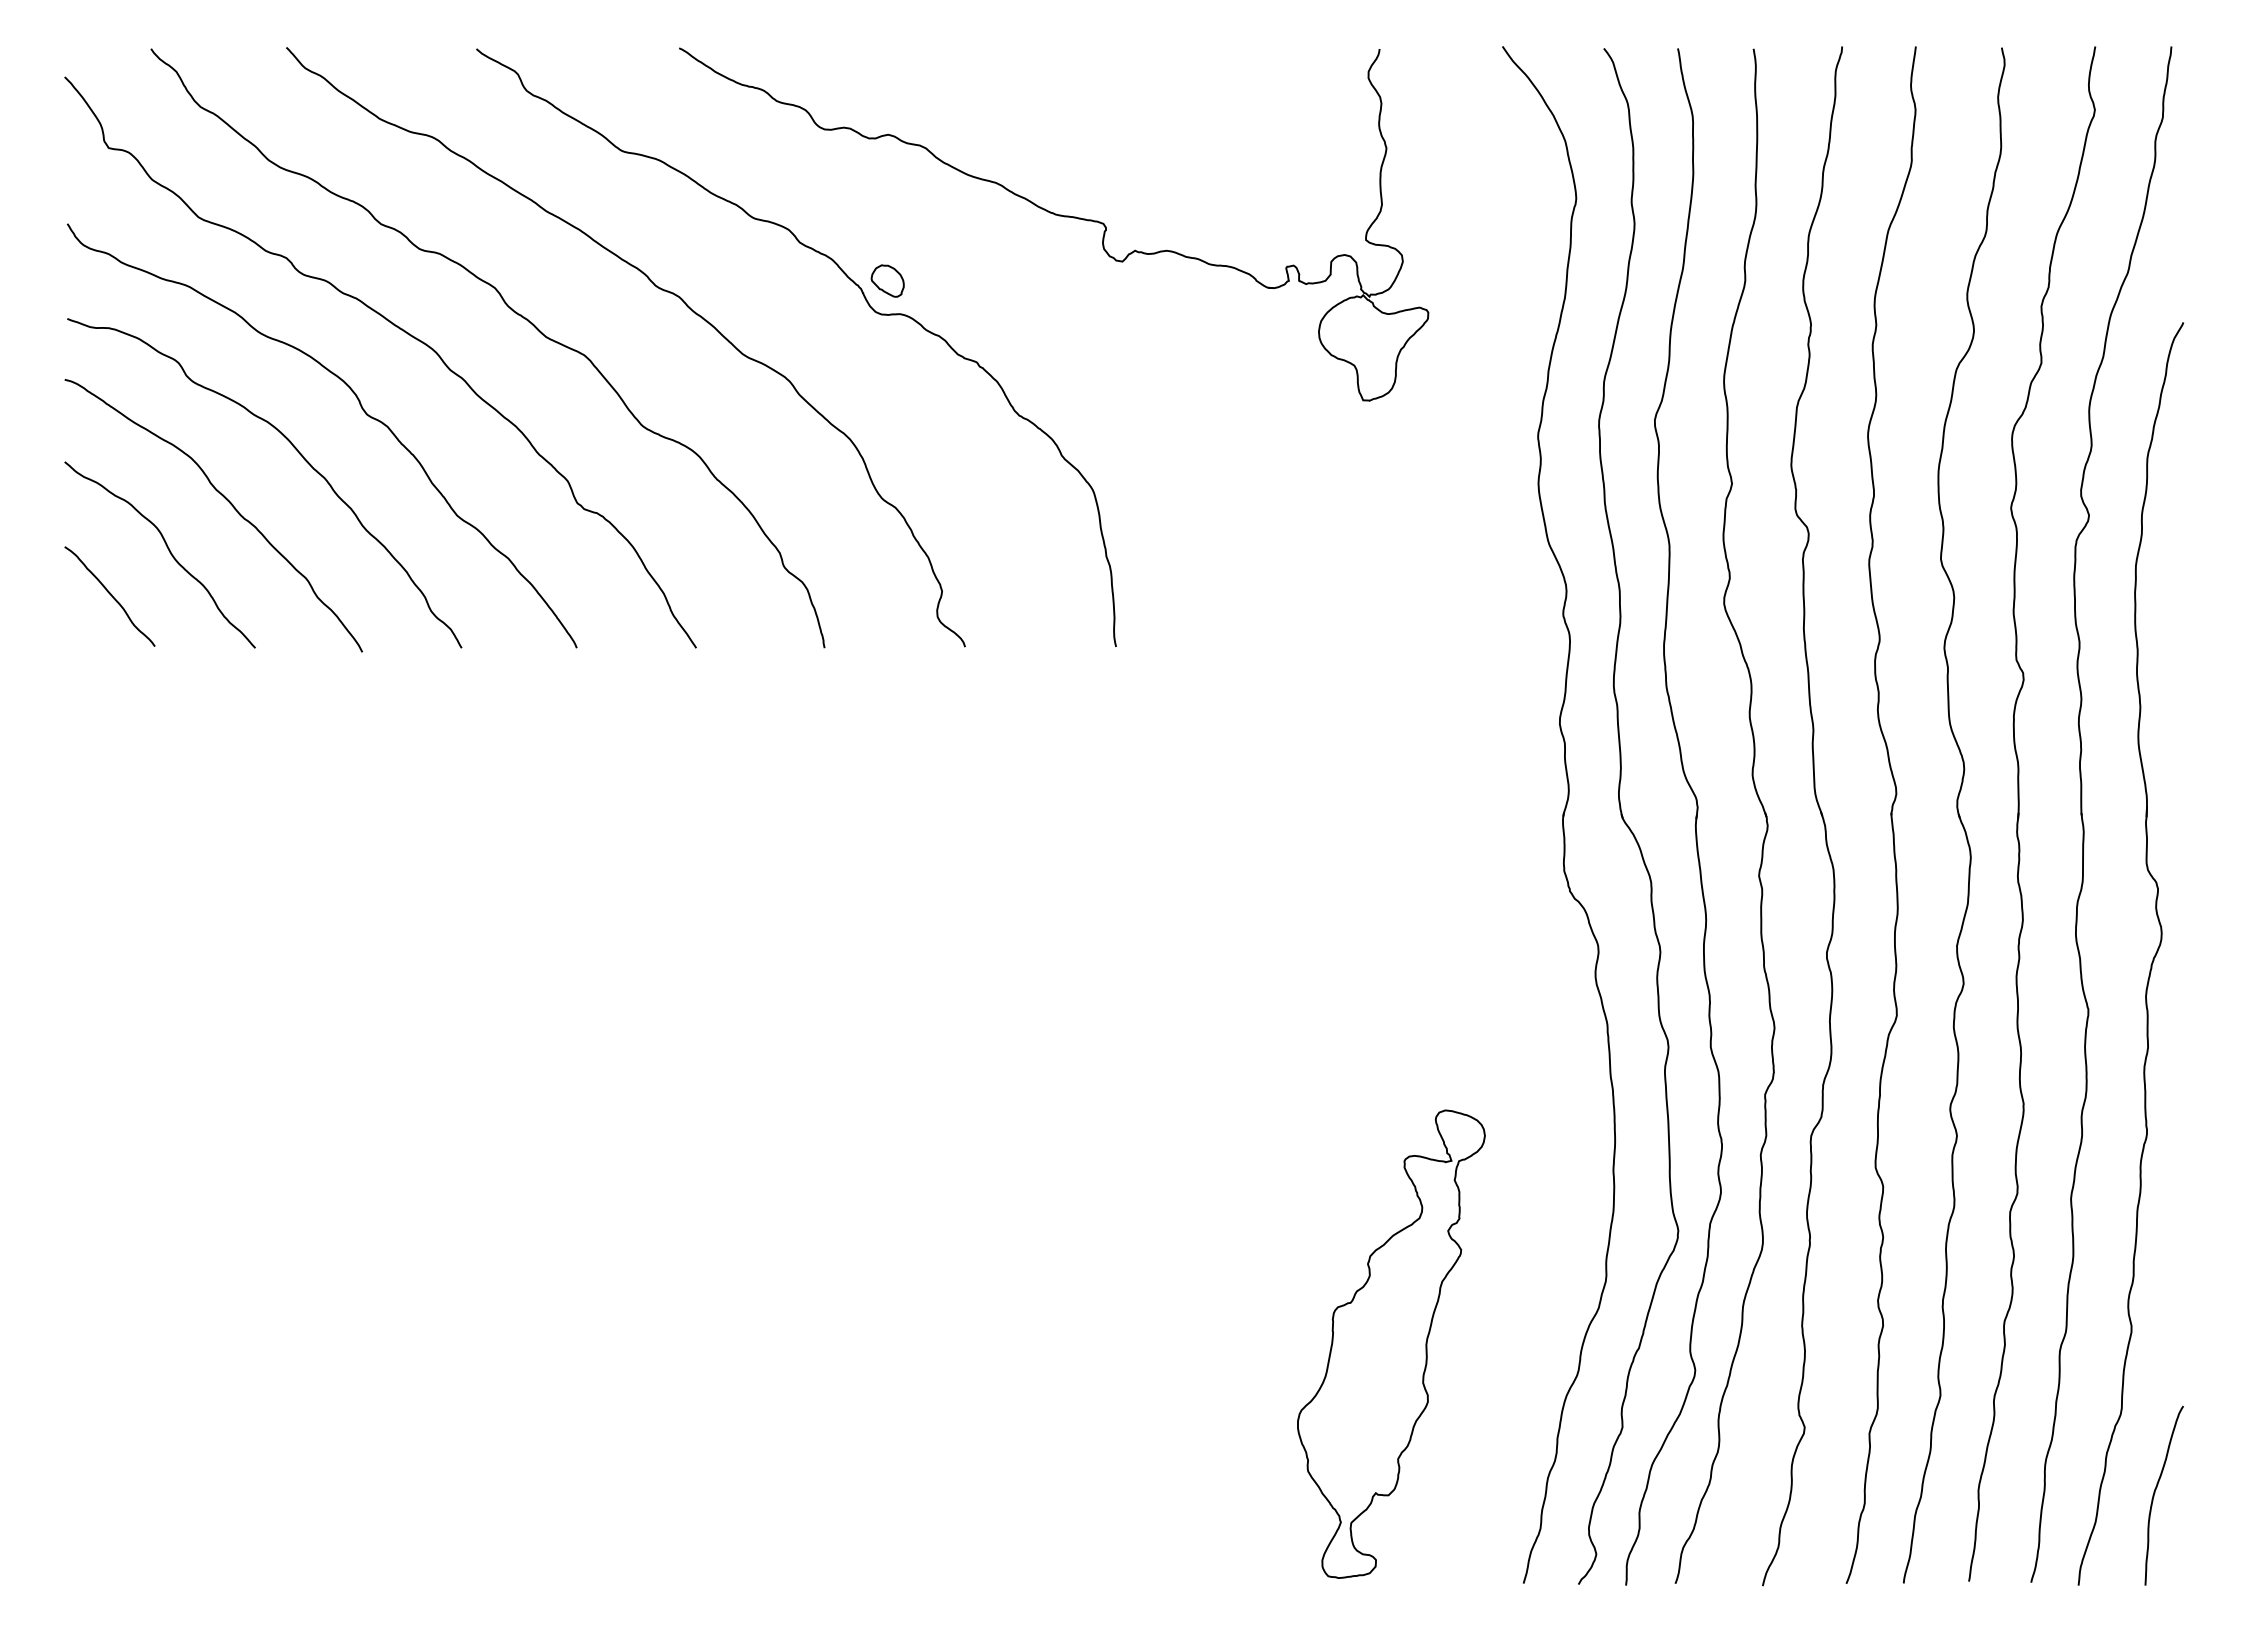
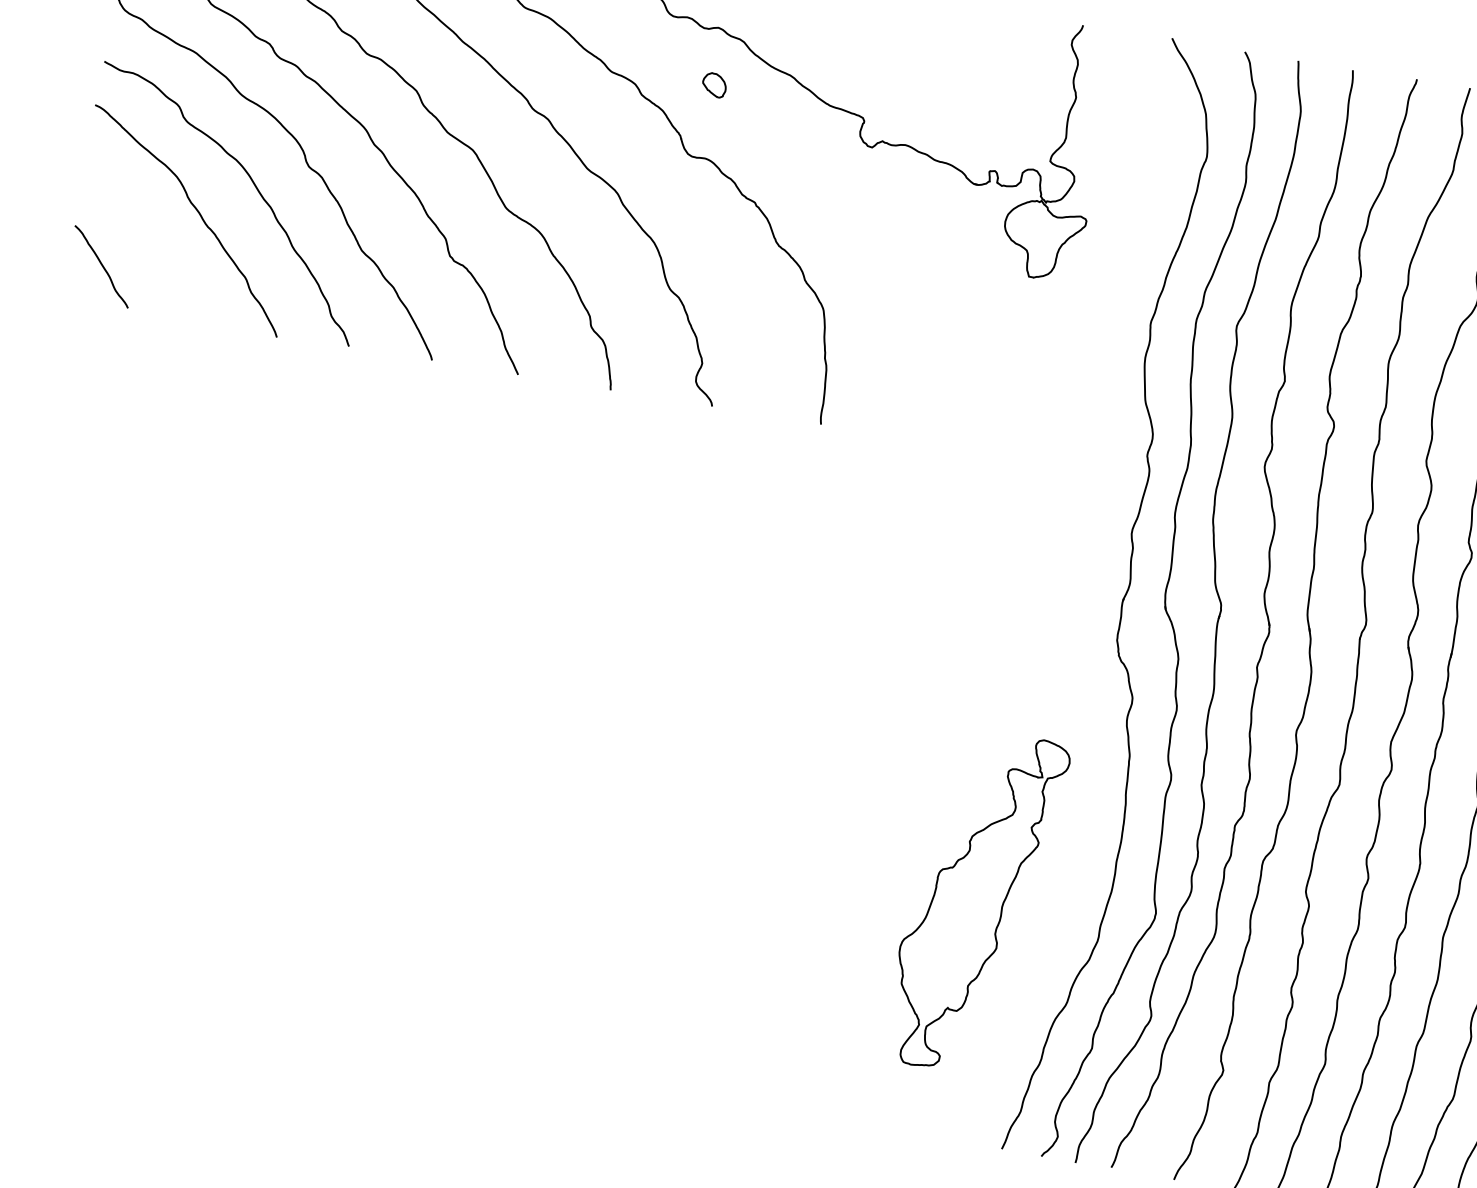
part: (887, 280) -> (714, 84), moved
curve: (168, 550) -> (149, 240), removed
part: (1391, 1343) -> (977, 901), moved

